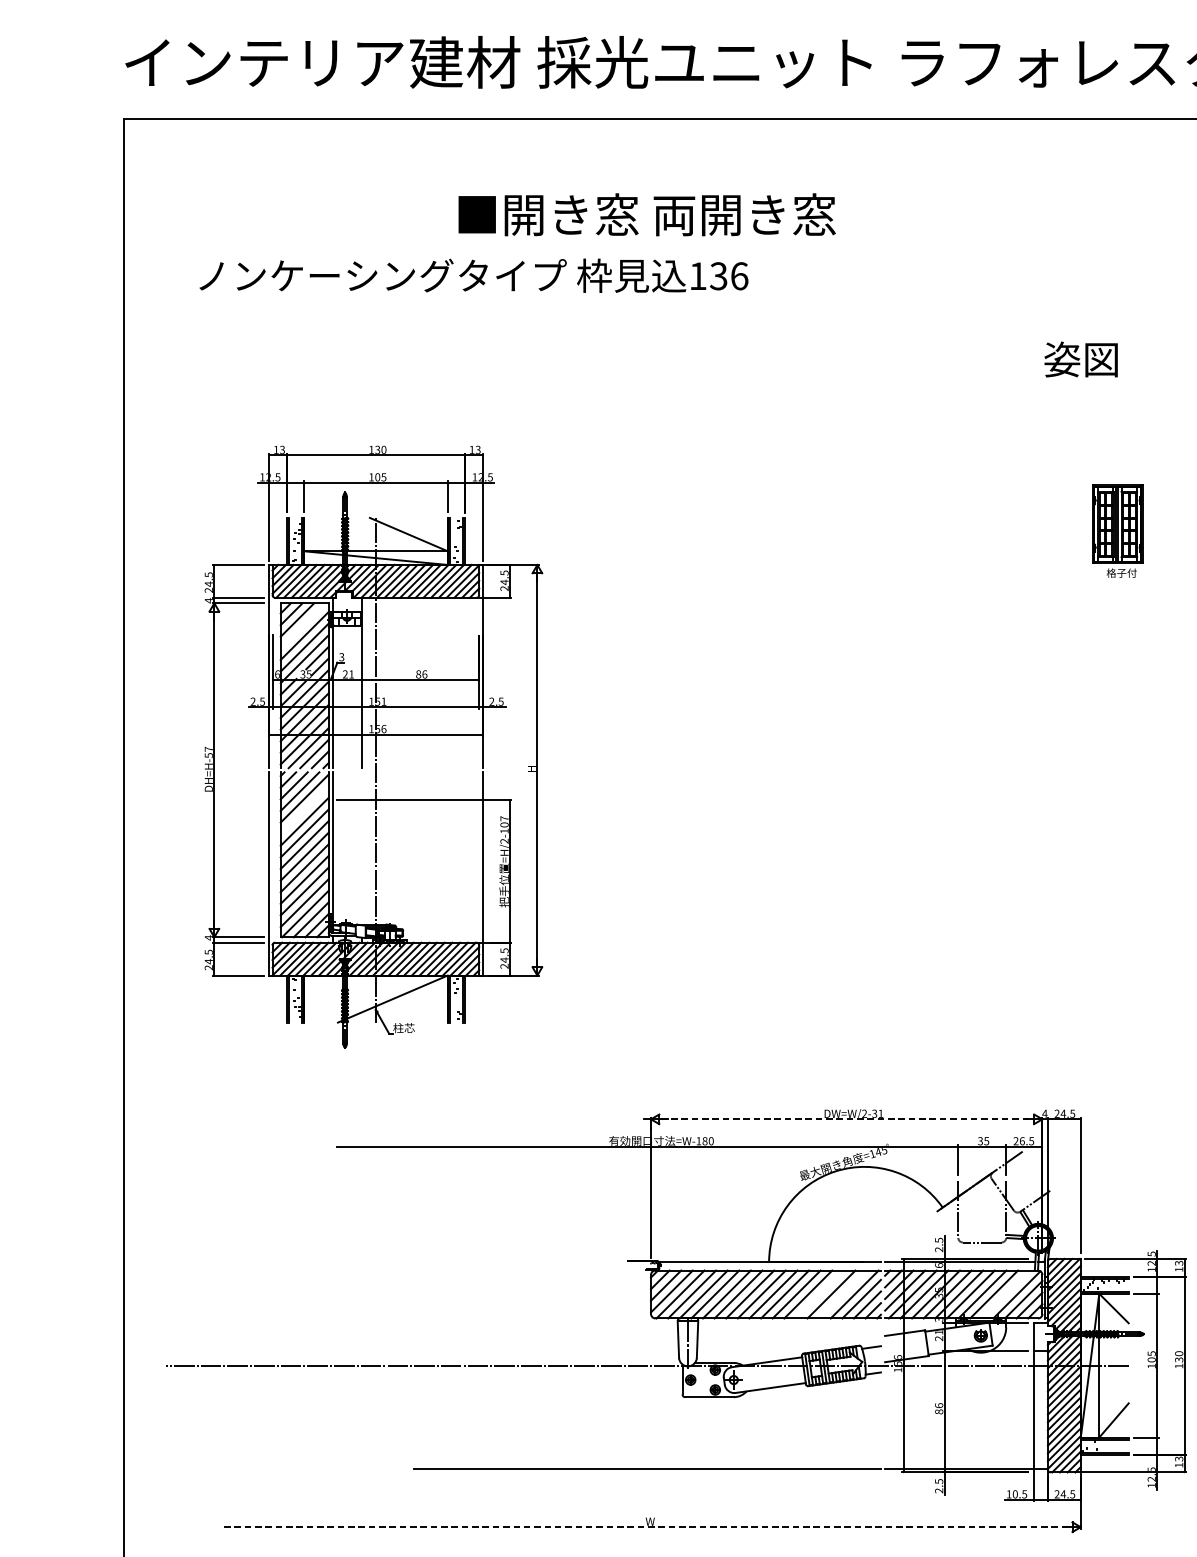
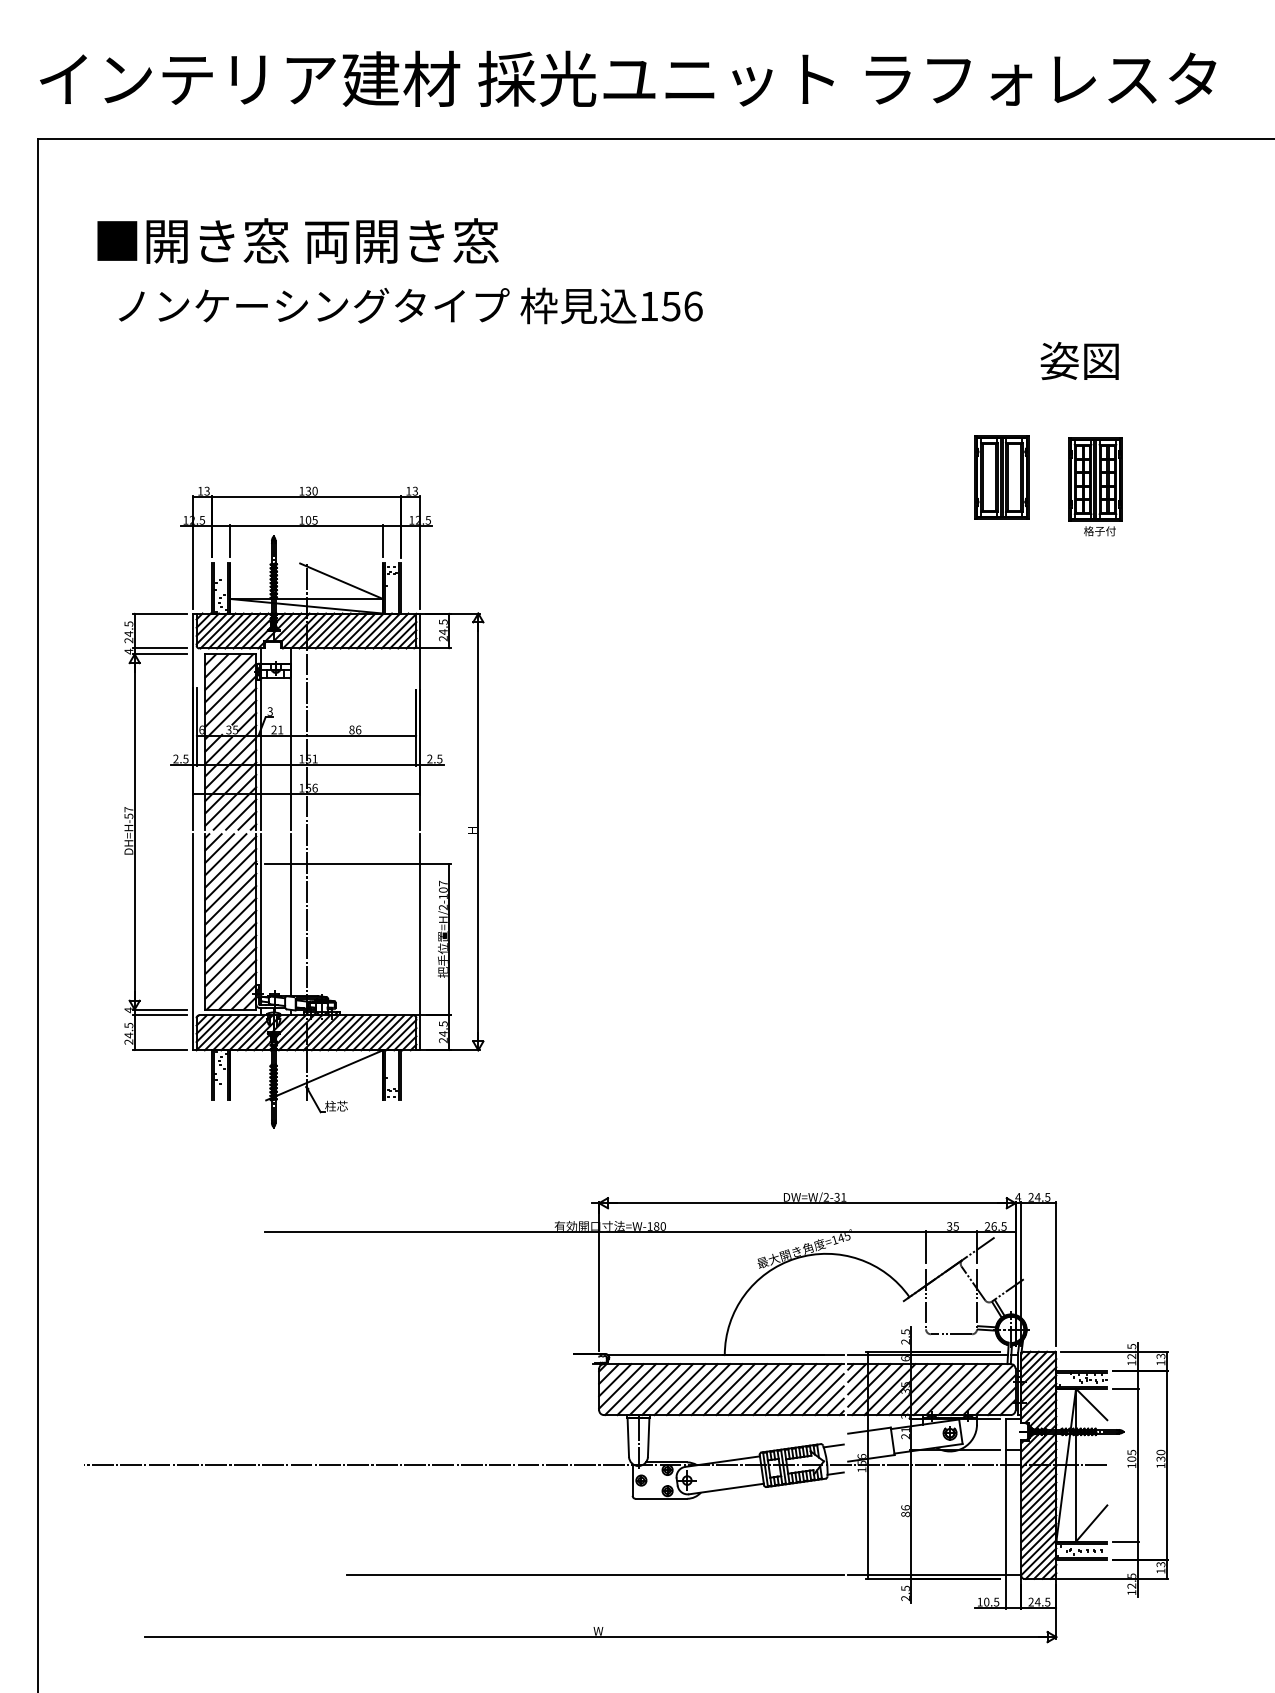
text: (646, 214) -> (297, 240), moved
text: (719, 276) -> (671, 306), 136 -> 156
text: (1080, 359) -> (1079, 360), moved
part: (1029, 437) -> (1001, 477), added
part: (1117, 531) -> (1095, 486), moved
line: (303, 626) -> (229, 678), added
line: (304, 809) -> (230, 873), added
line: (361, 848) -> (291, 915), added
line: (846, 1119) -> (807, 1203), dashed -> solid
line: (819, 1294) -> (778, 1389), added
line: (843, 1294) -> (803, 1389), added
line: (1005, 1294) -> (976, 1389), added
line: (647, 1527) -> (595, 1637), dashed -> solid

